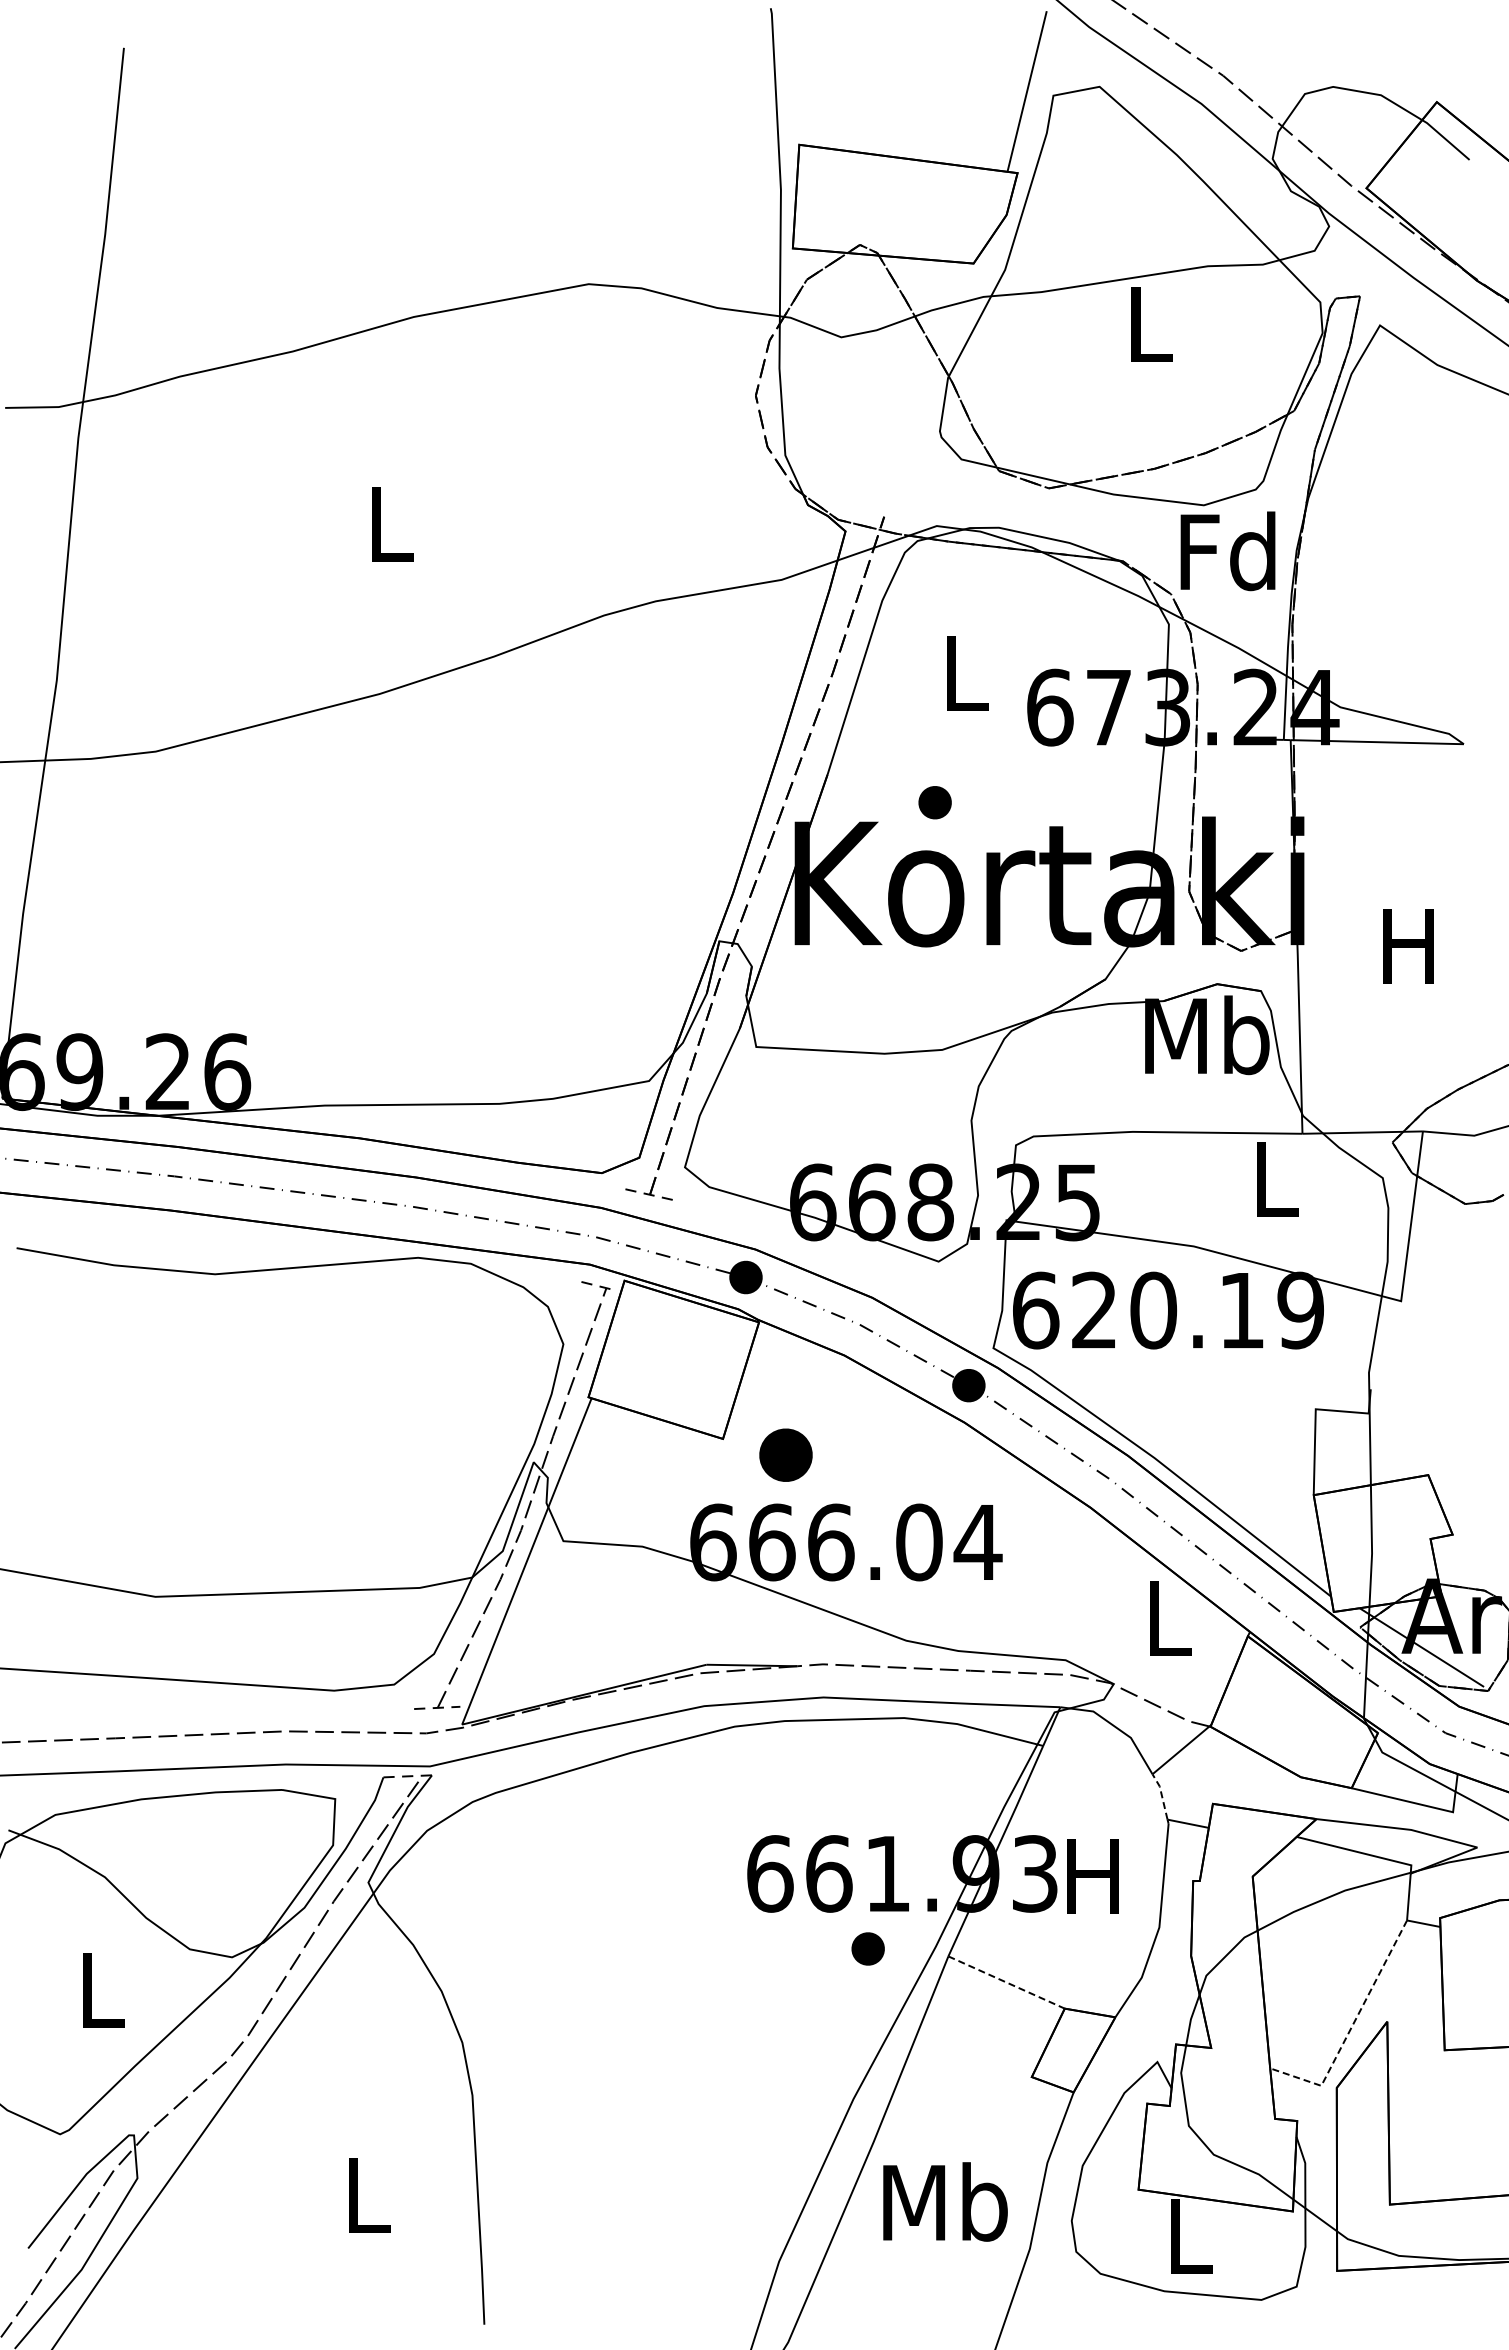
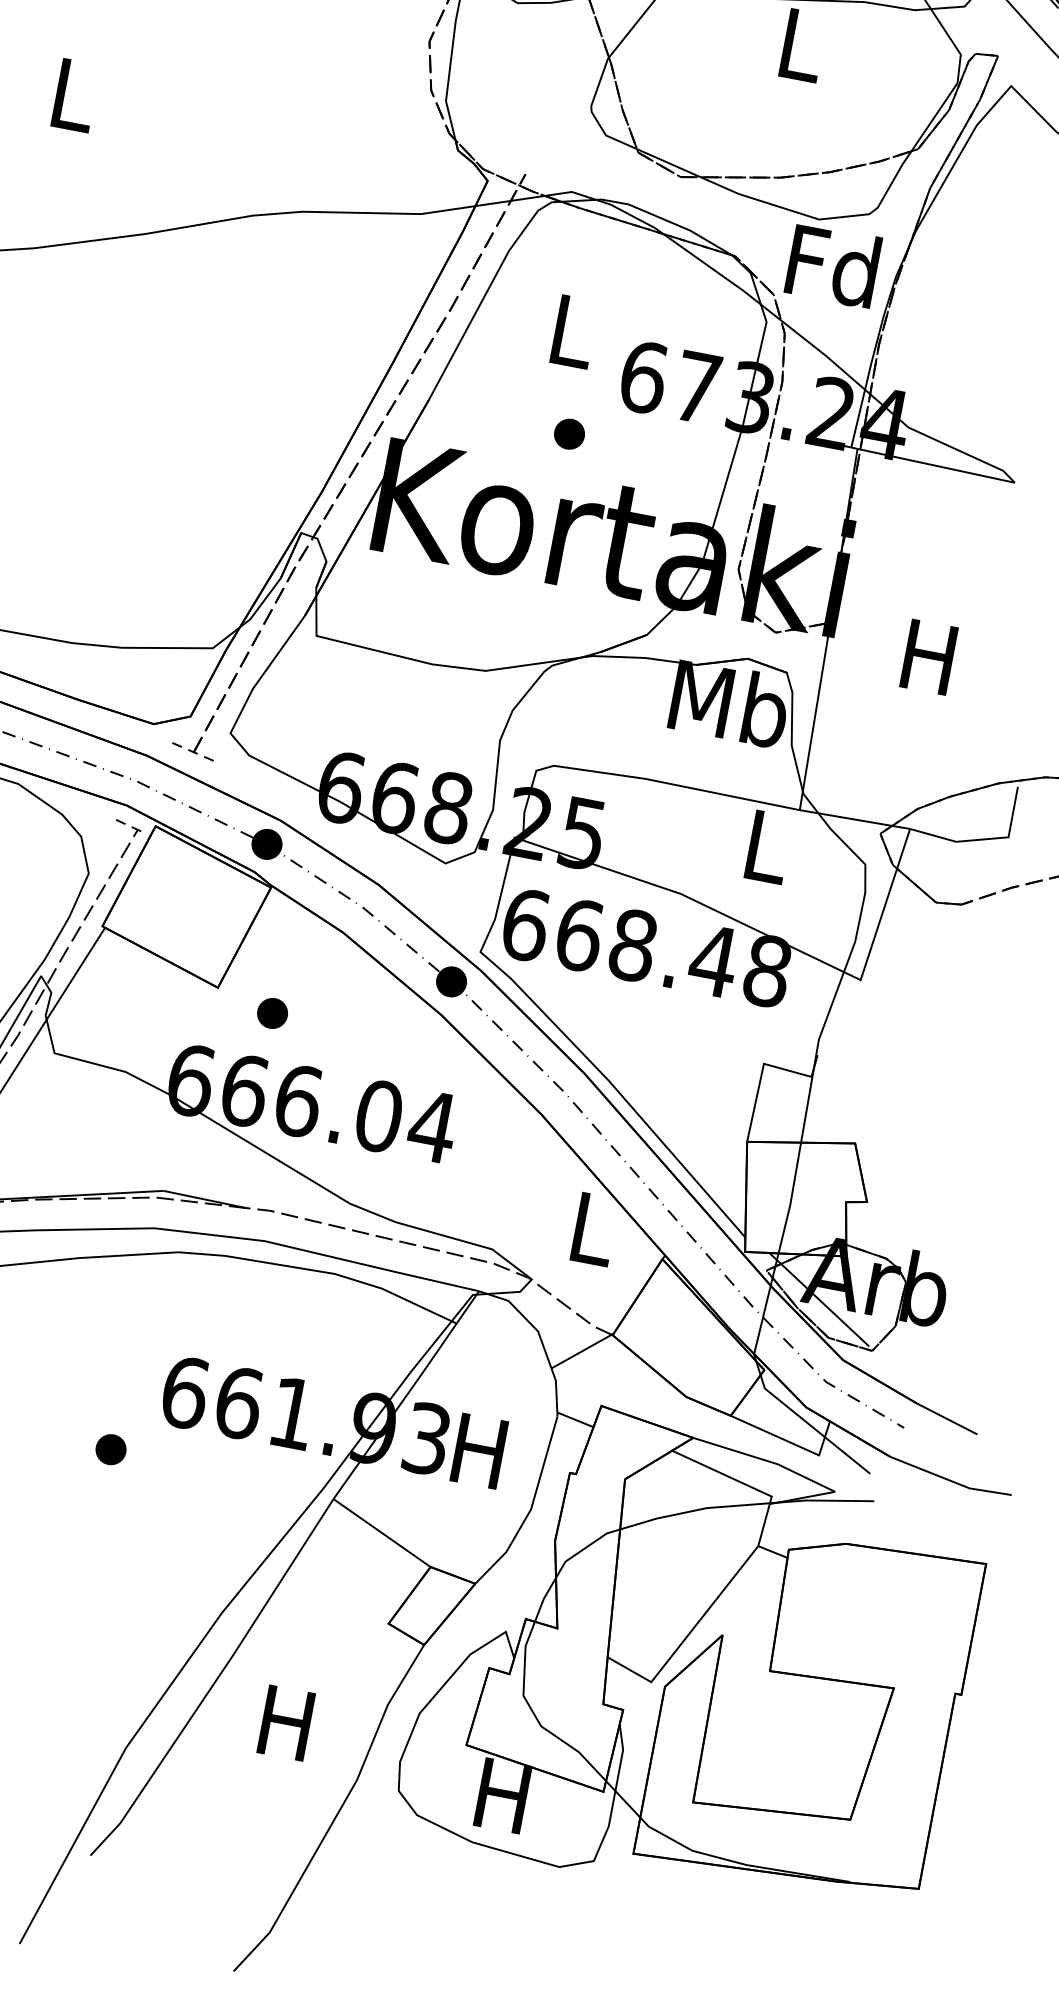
part: (934, 802) -> (568, 433), moved
text: (1197, 1310) -> (673, 953), 620.19 -> 668.48
part: (785, 1454) -> (272, 1012), size x0.62
line: (1161, 1794) -> (556, 1388), dashed -> solid
part: (867, 1948) -> (110, 1449), moved
line: (1006, 1982) -> (381, 1533), dashed -> solid
line: (1351, 2028) -> (688, 1635), dashed -> solid
text: (945, 2201) -> (288, 1722), Mb -> H
text: (1186, 2236) -> (502, 1796), L -> H

